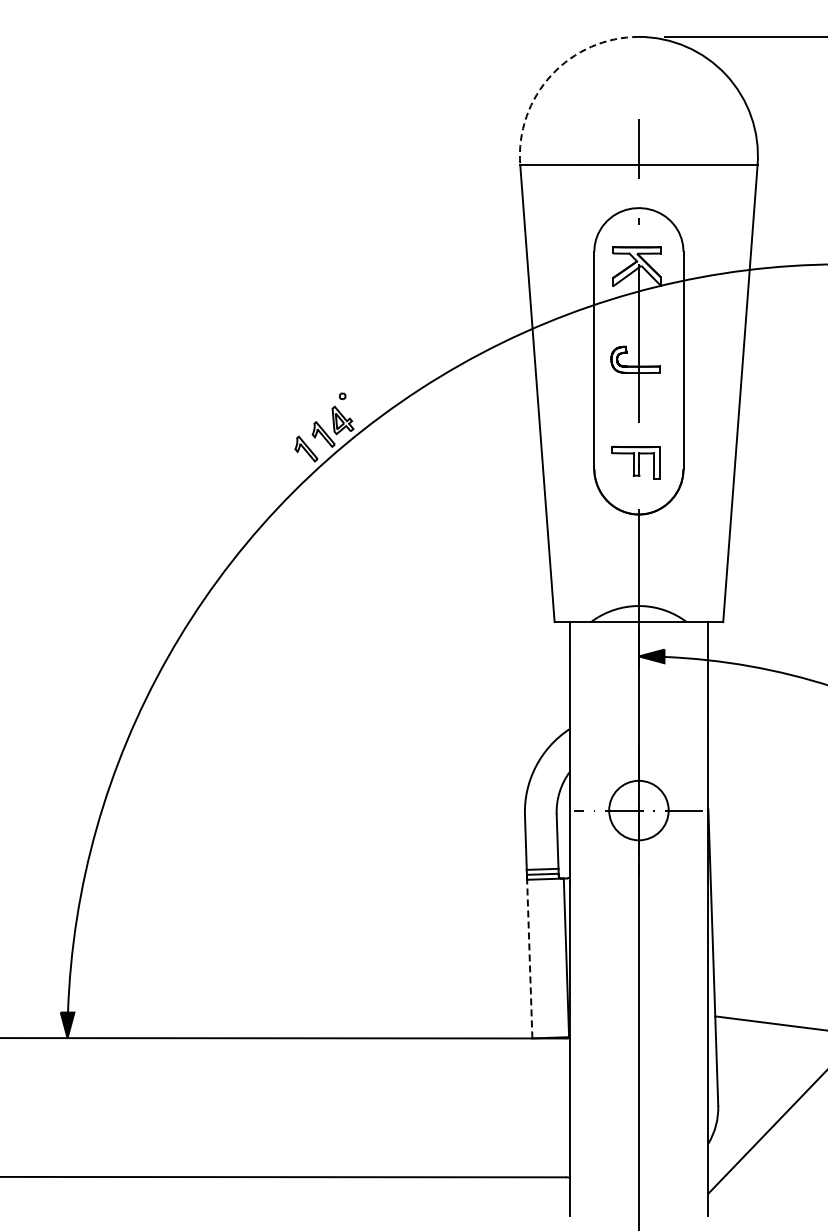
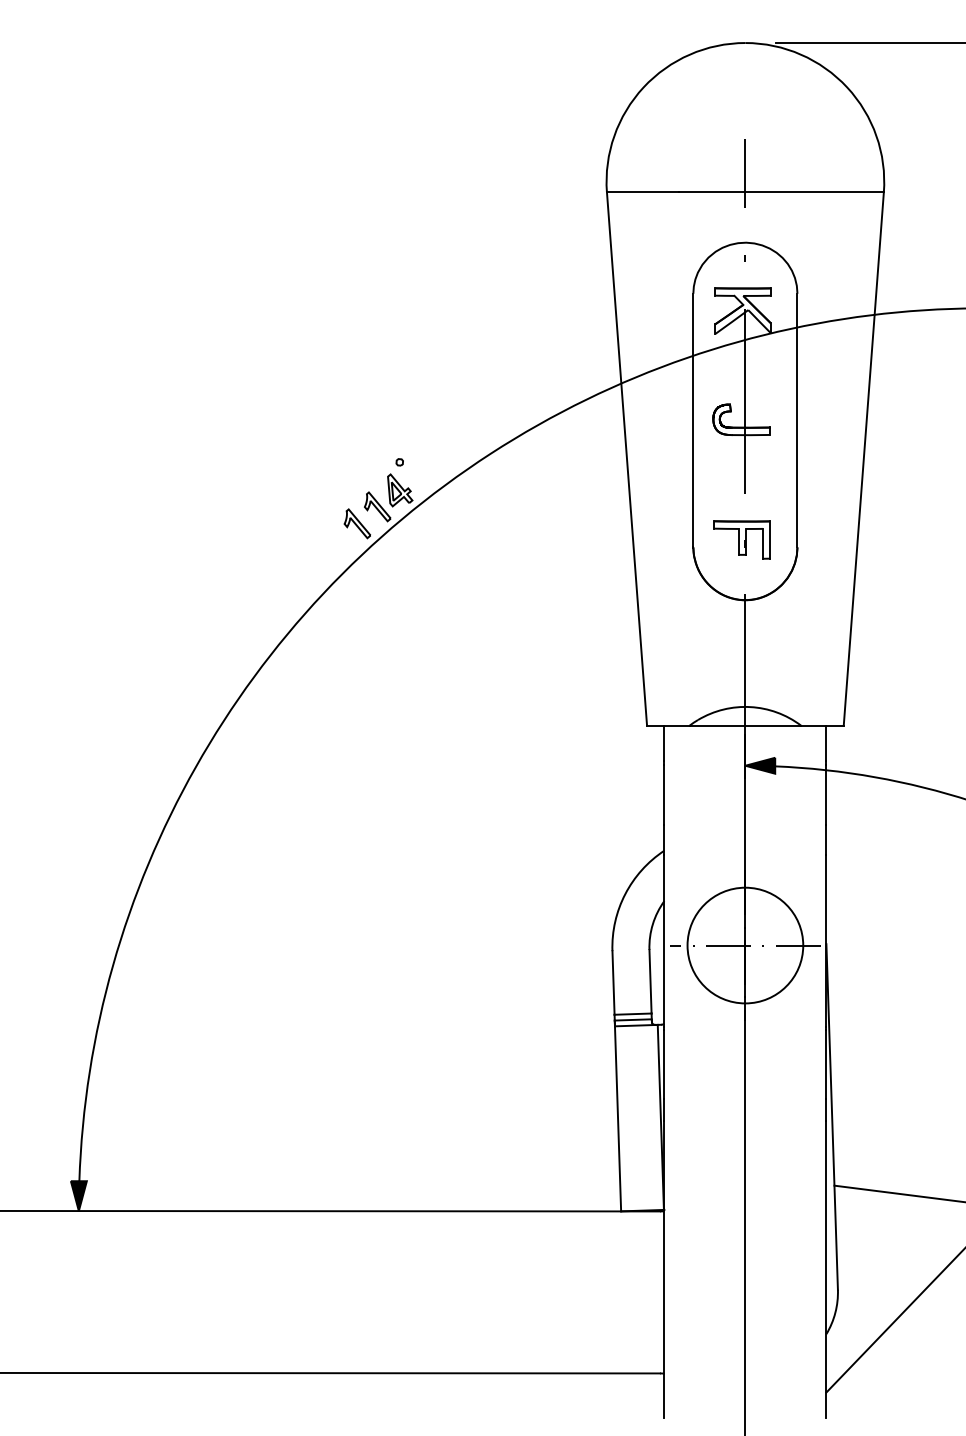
arc: (551, 75) -> (643, 88), dashed -> solid
circle: (638, 810) -> (744, 945), size x1.67
line: (529, 958) -> (617, 1118), dashed -> solid

